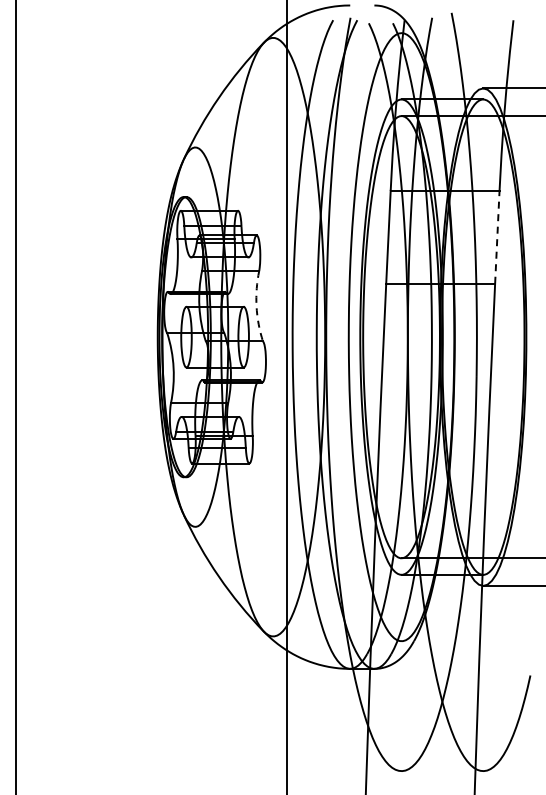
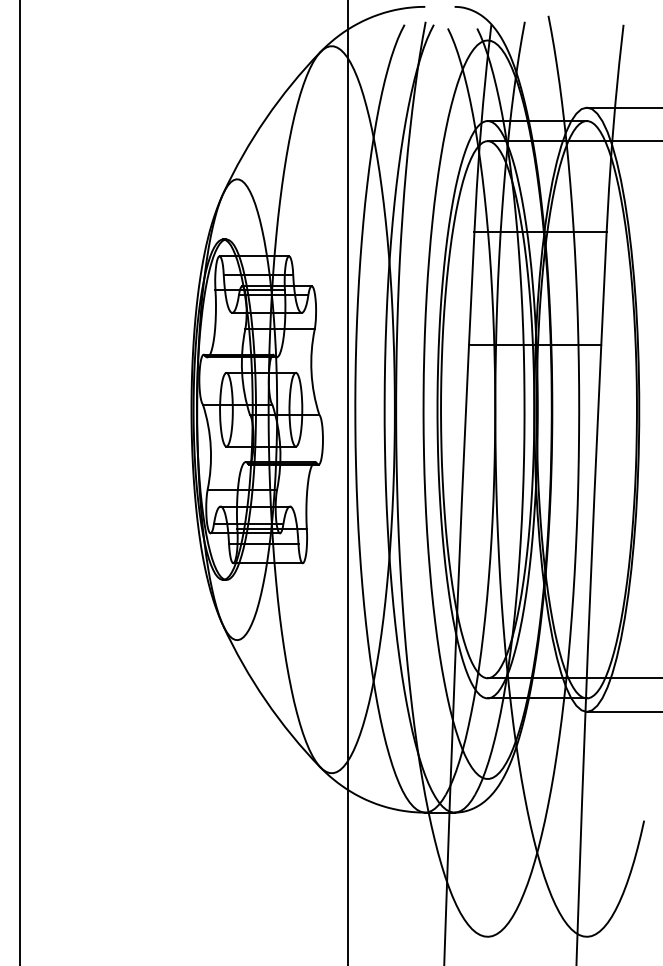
line: (497, 236) -> (604, 287), dashed -> solid
arc: (256, 306) -> (311, 372), dashed -> solid

